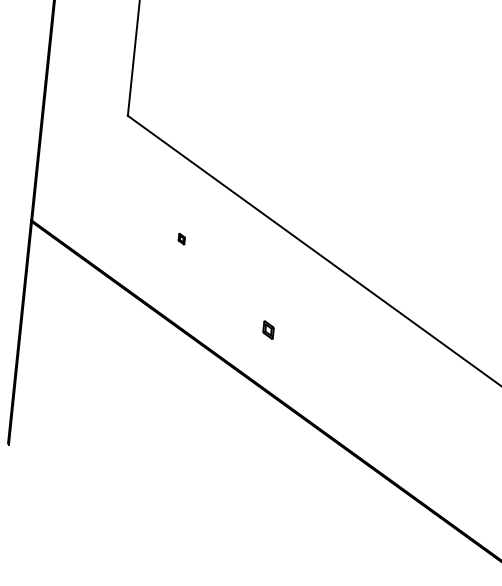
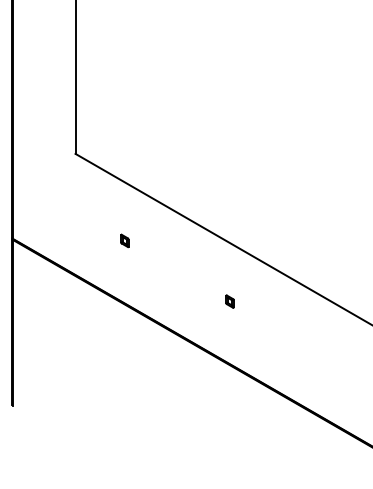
part: (181, 238) -> (124, 240), size x1.67
part: (267, 329) -> (229, 301), moved

